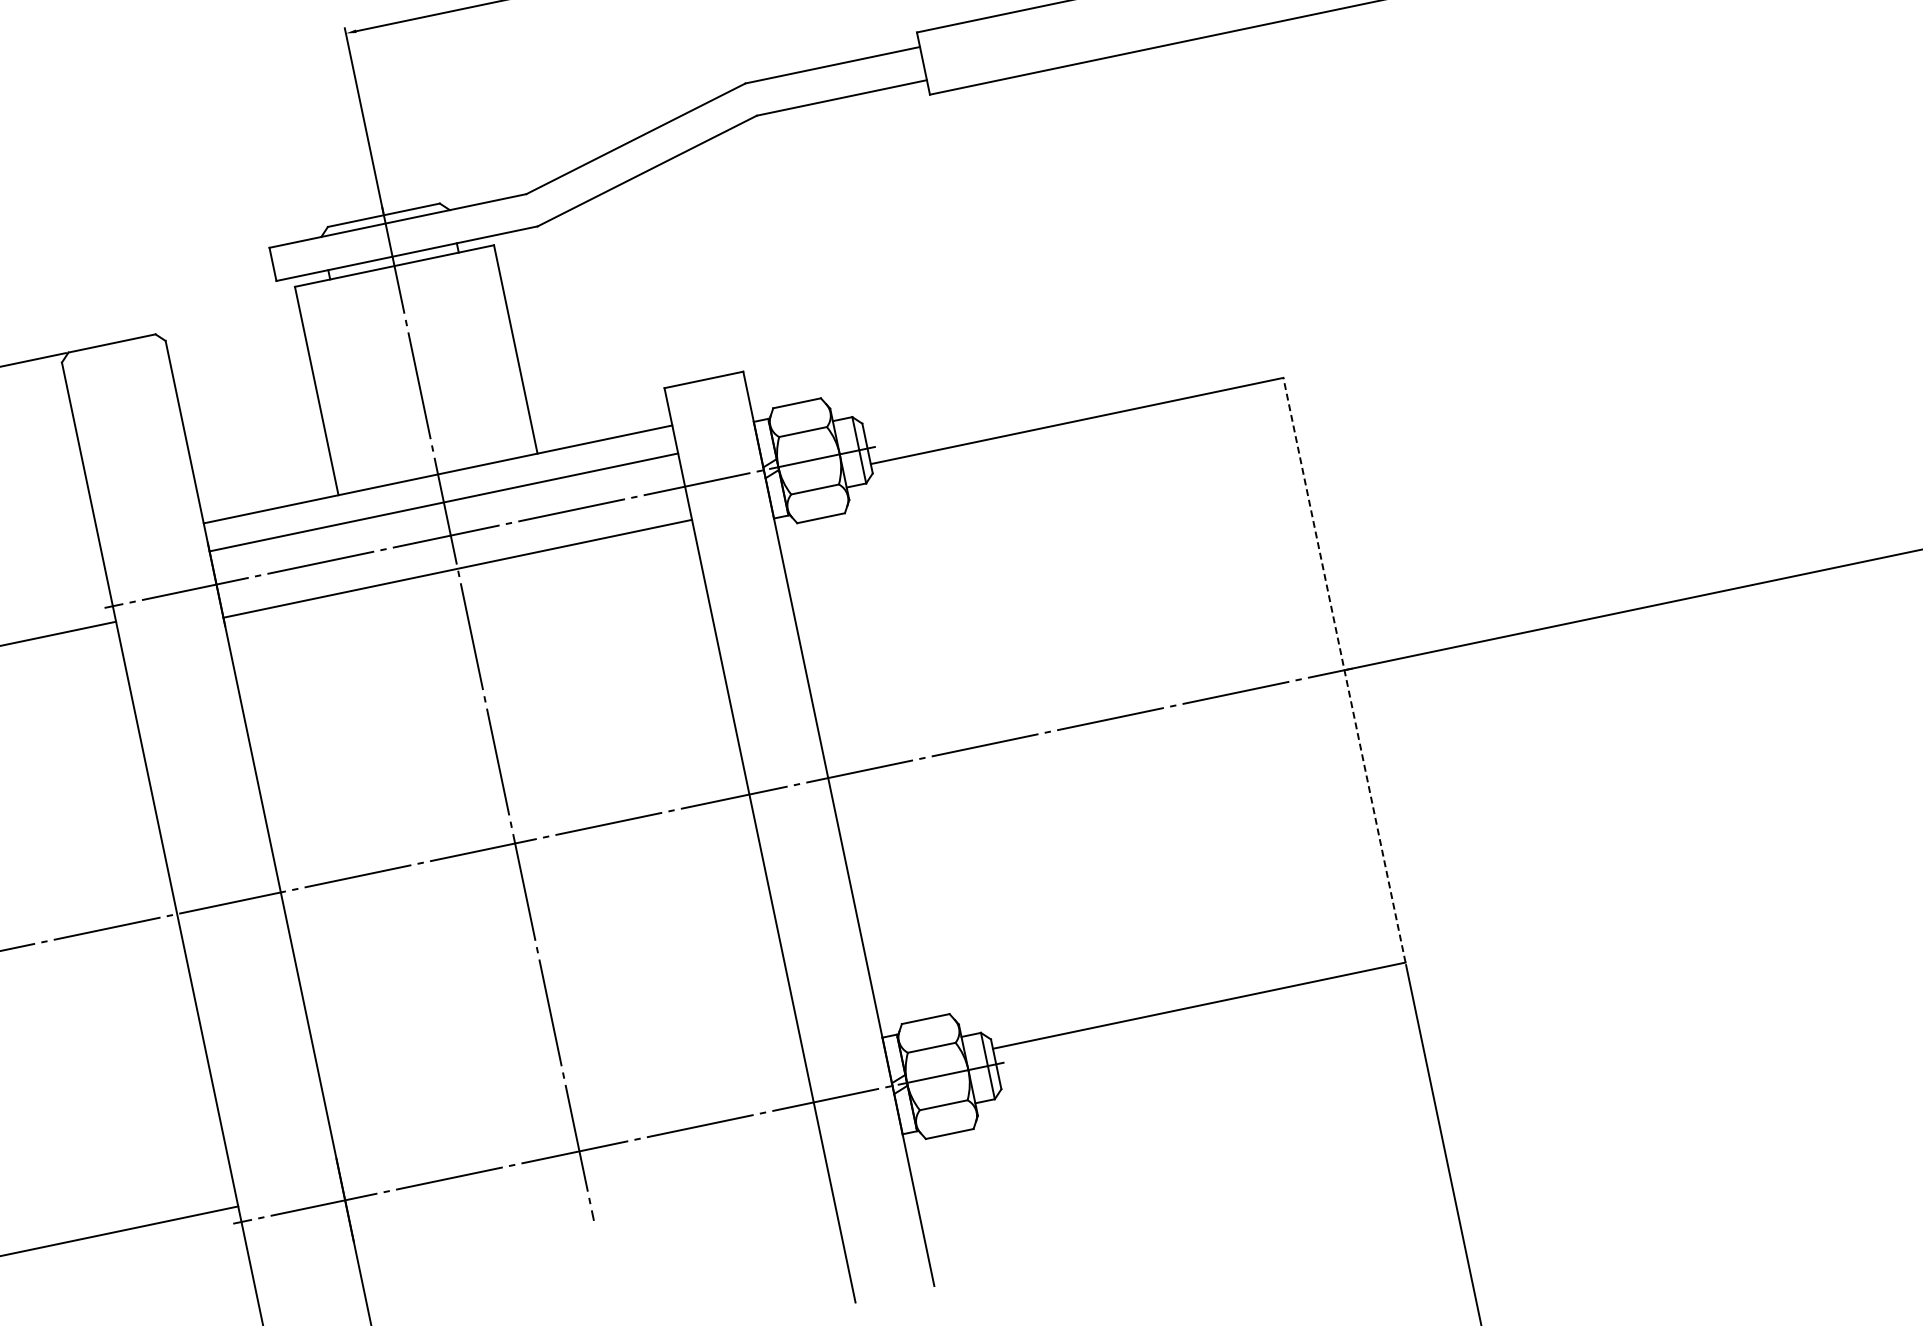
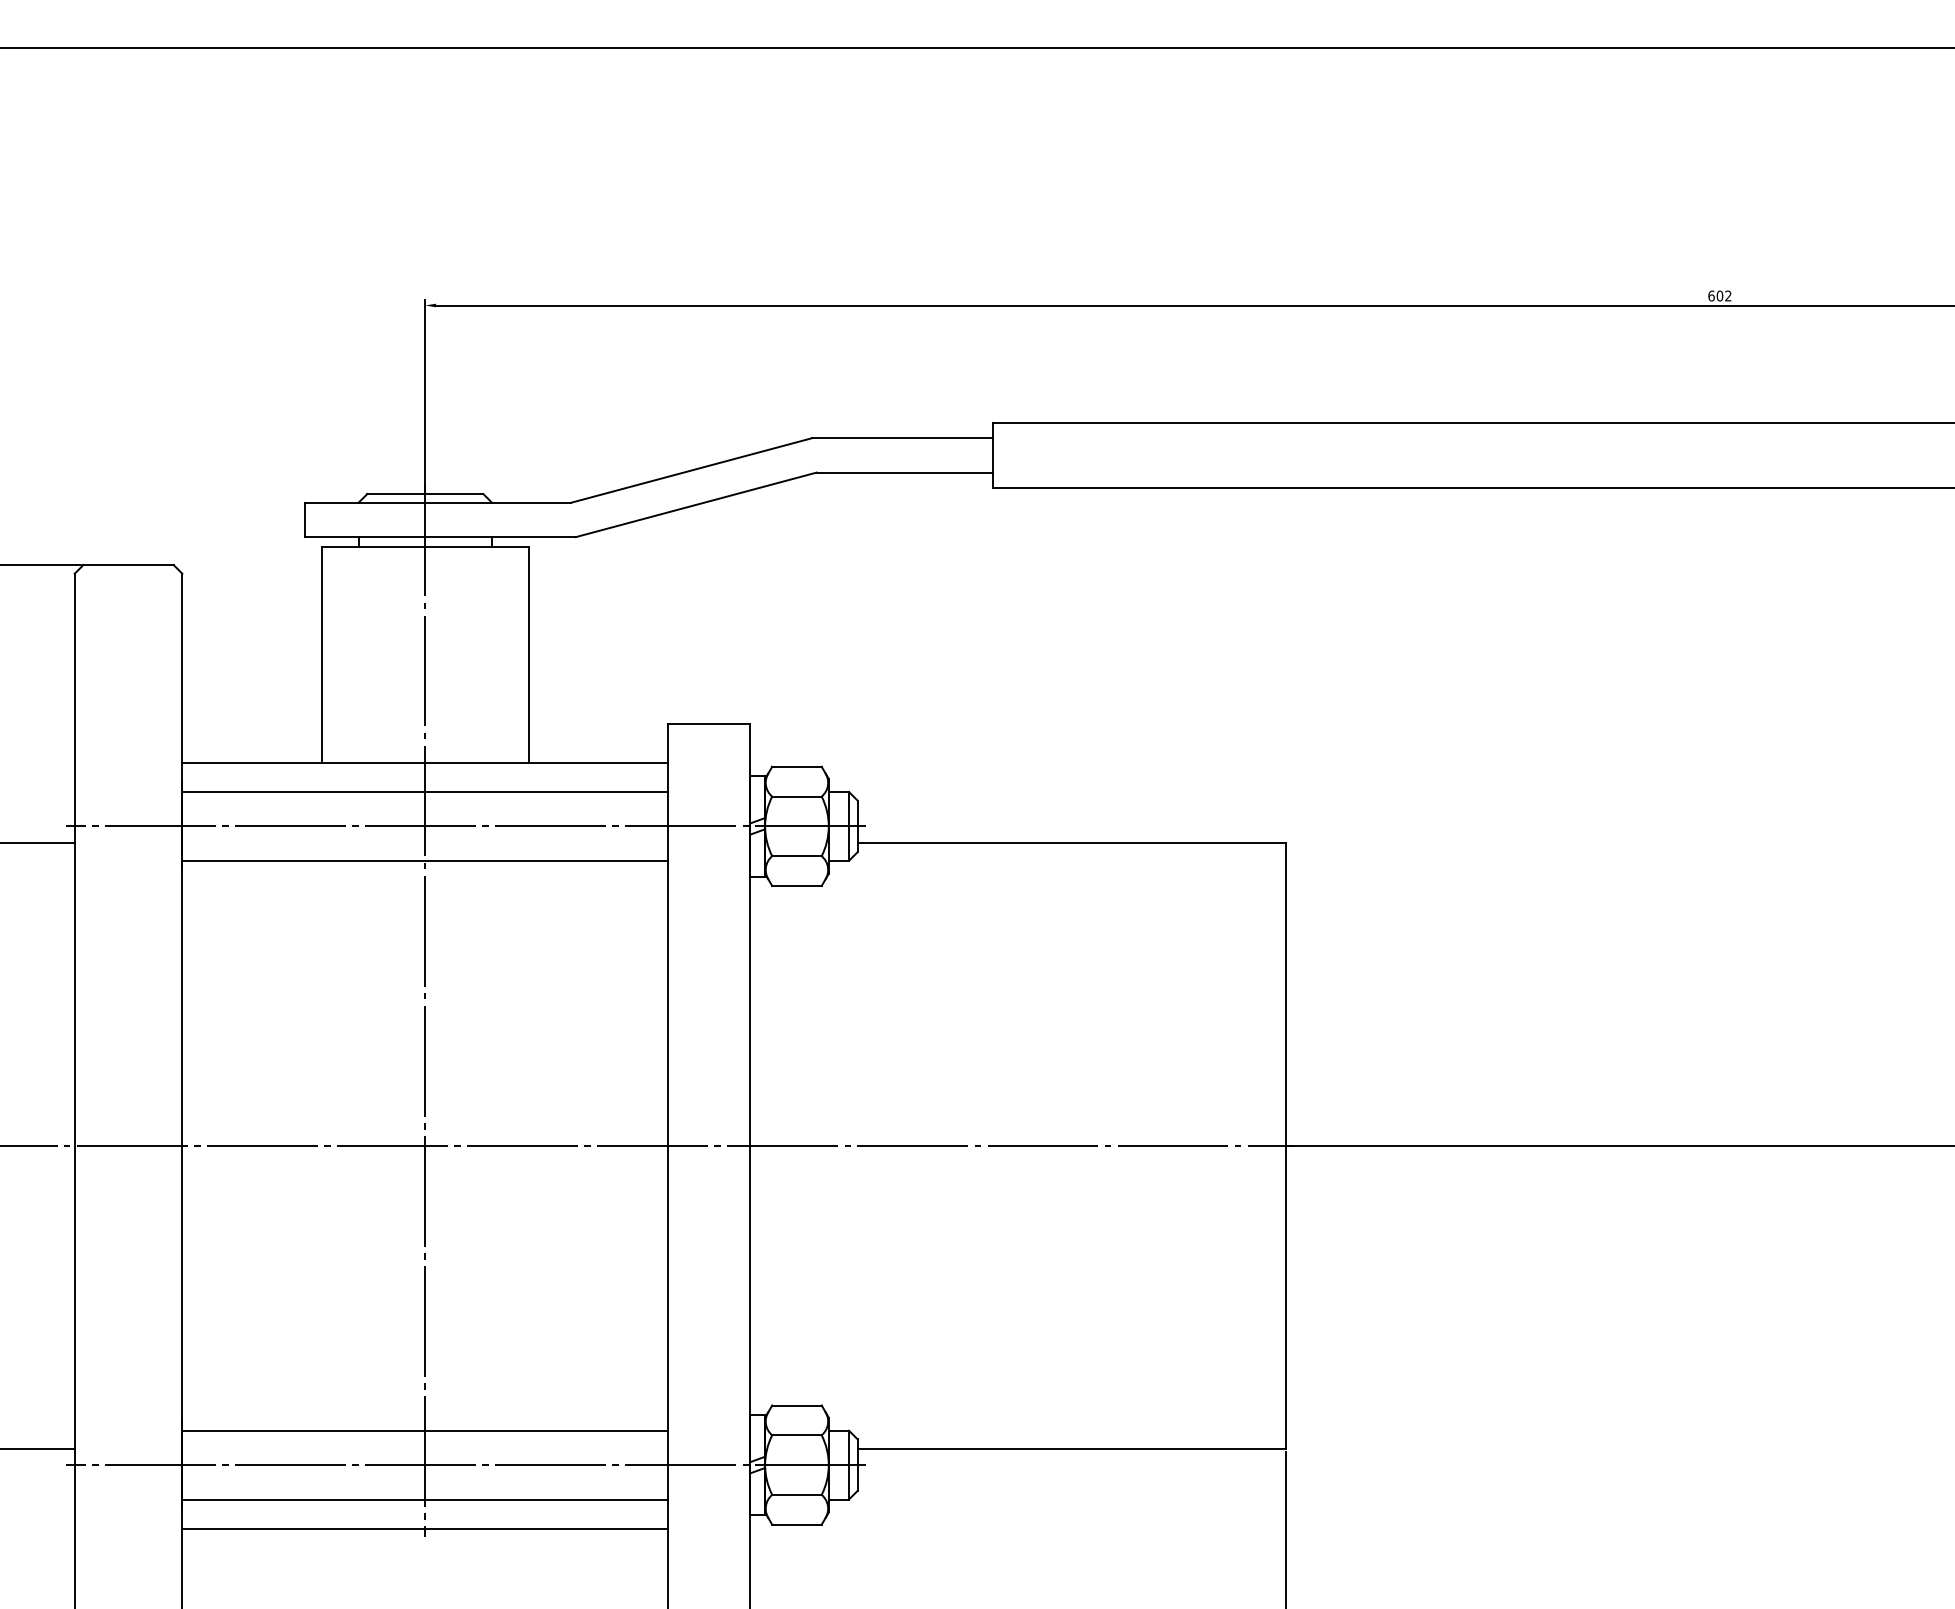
line: (1344, 670) -> (1285, 1145), dashed -> solid
line: (572, 1117) -> (425, 1430), added
line: (586, 1184) -> (425, 1499), added
line: (592, 1212) -> (425, 1528), added

